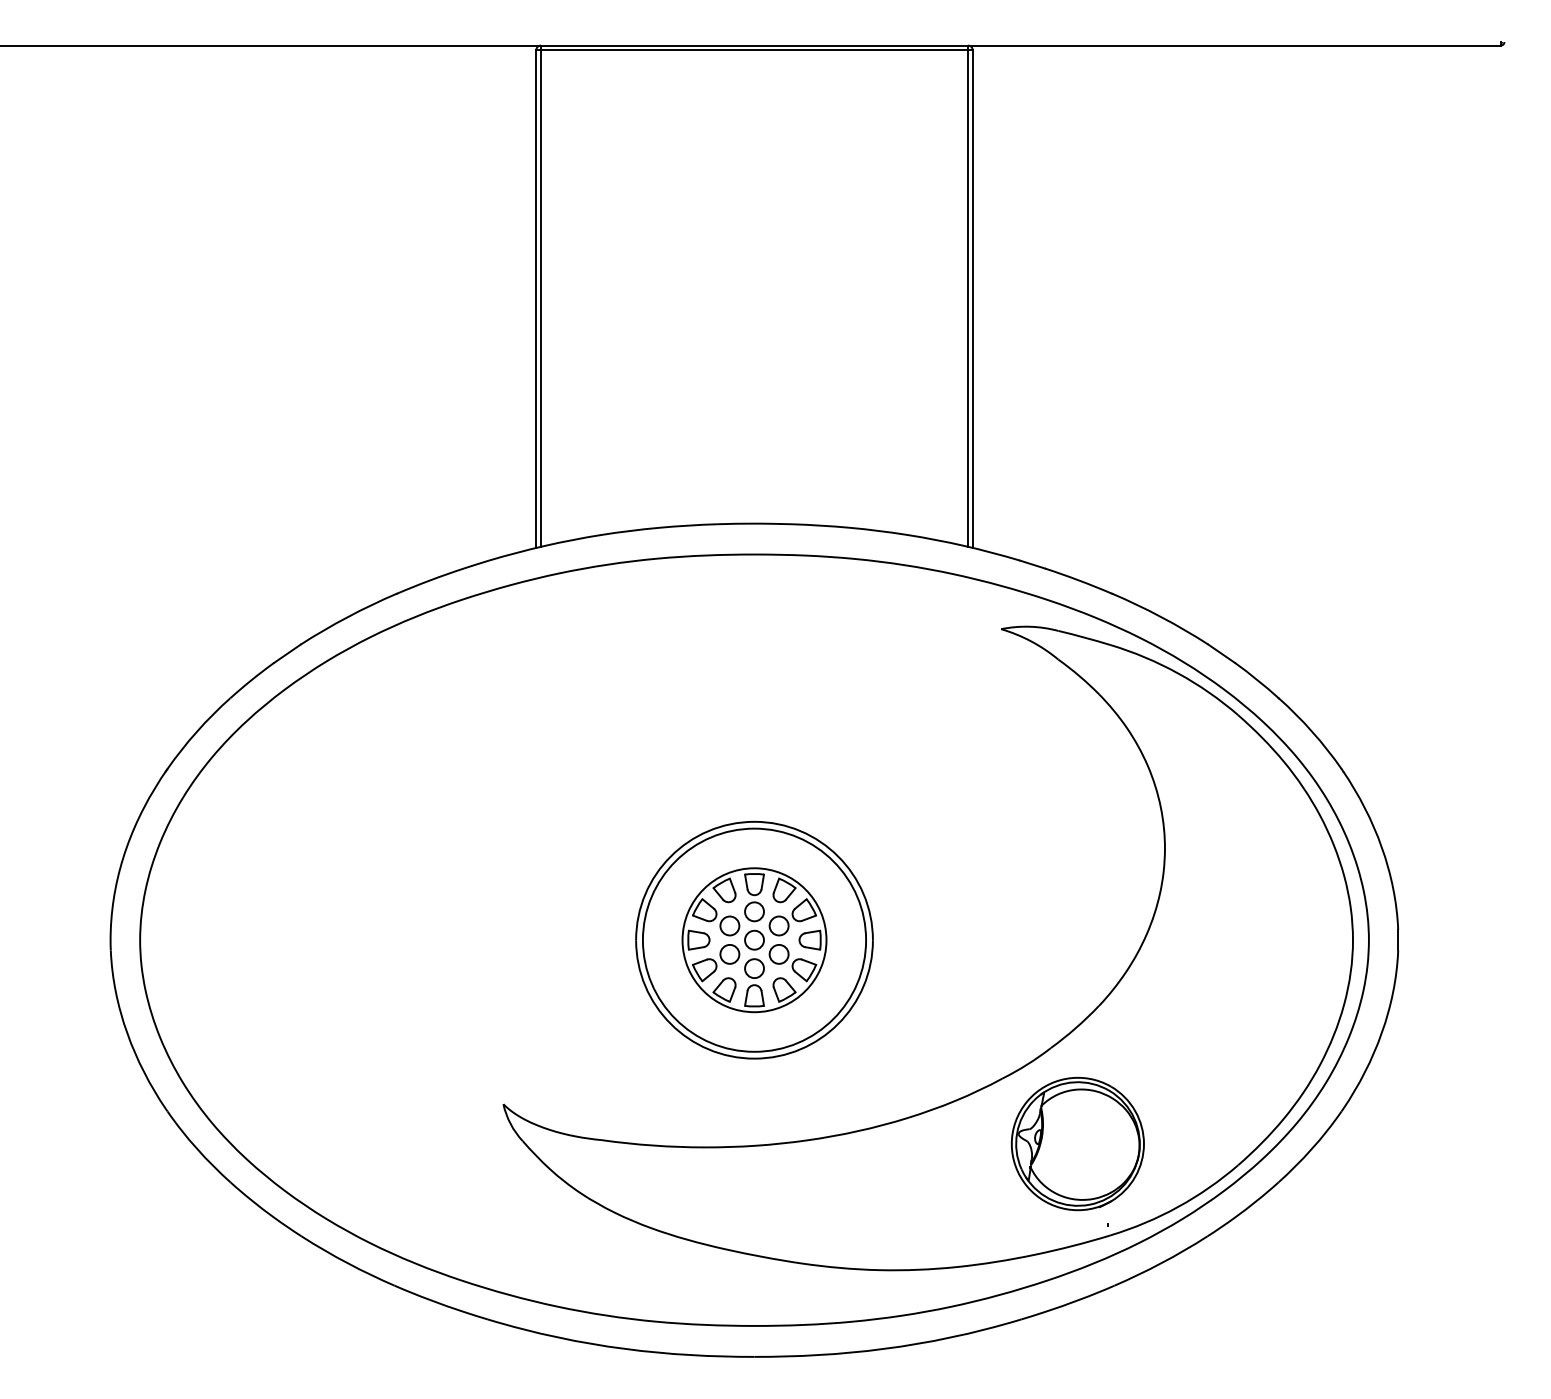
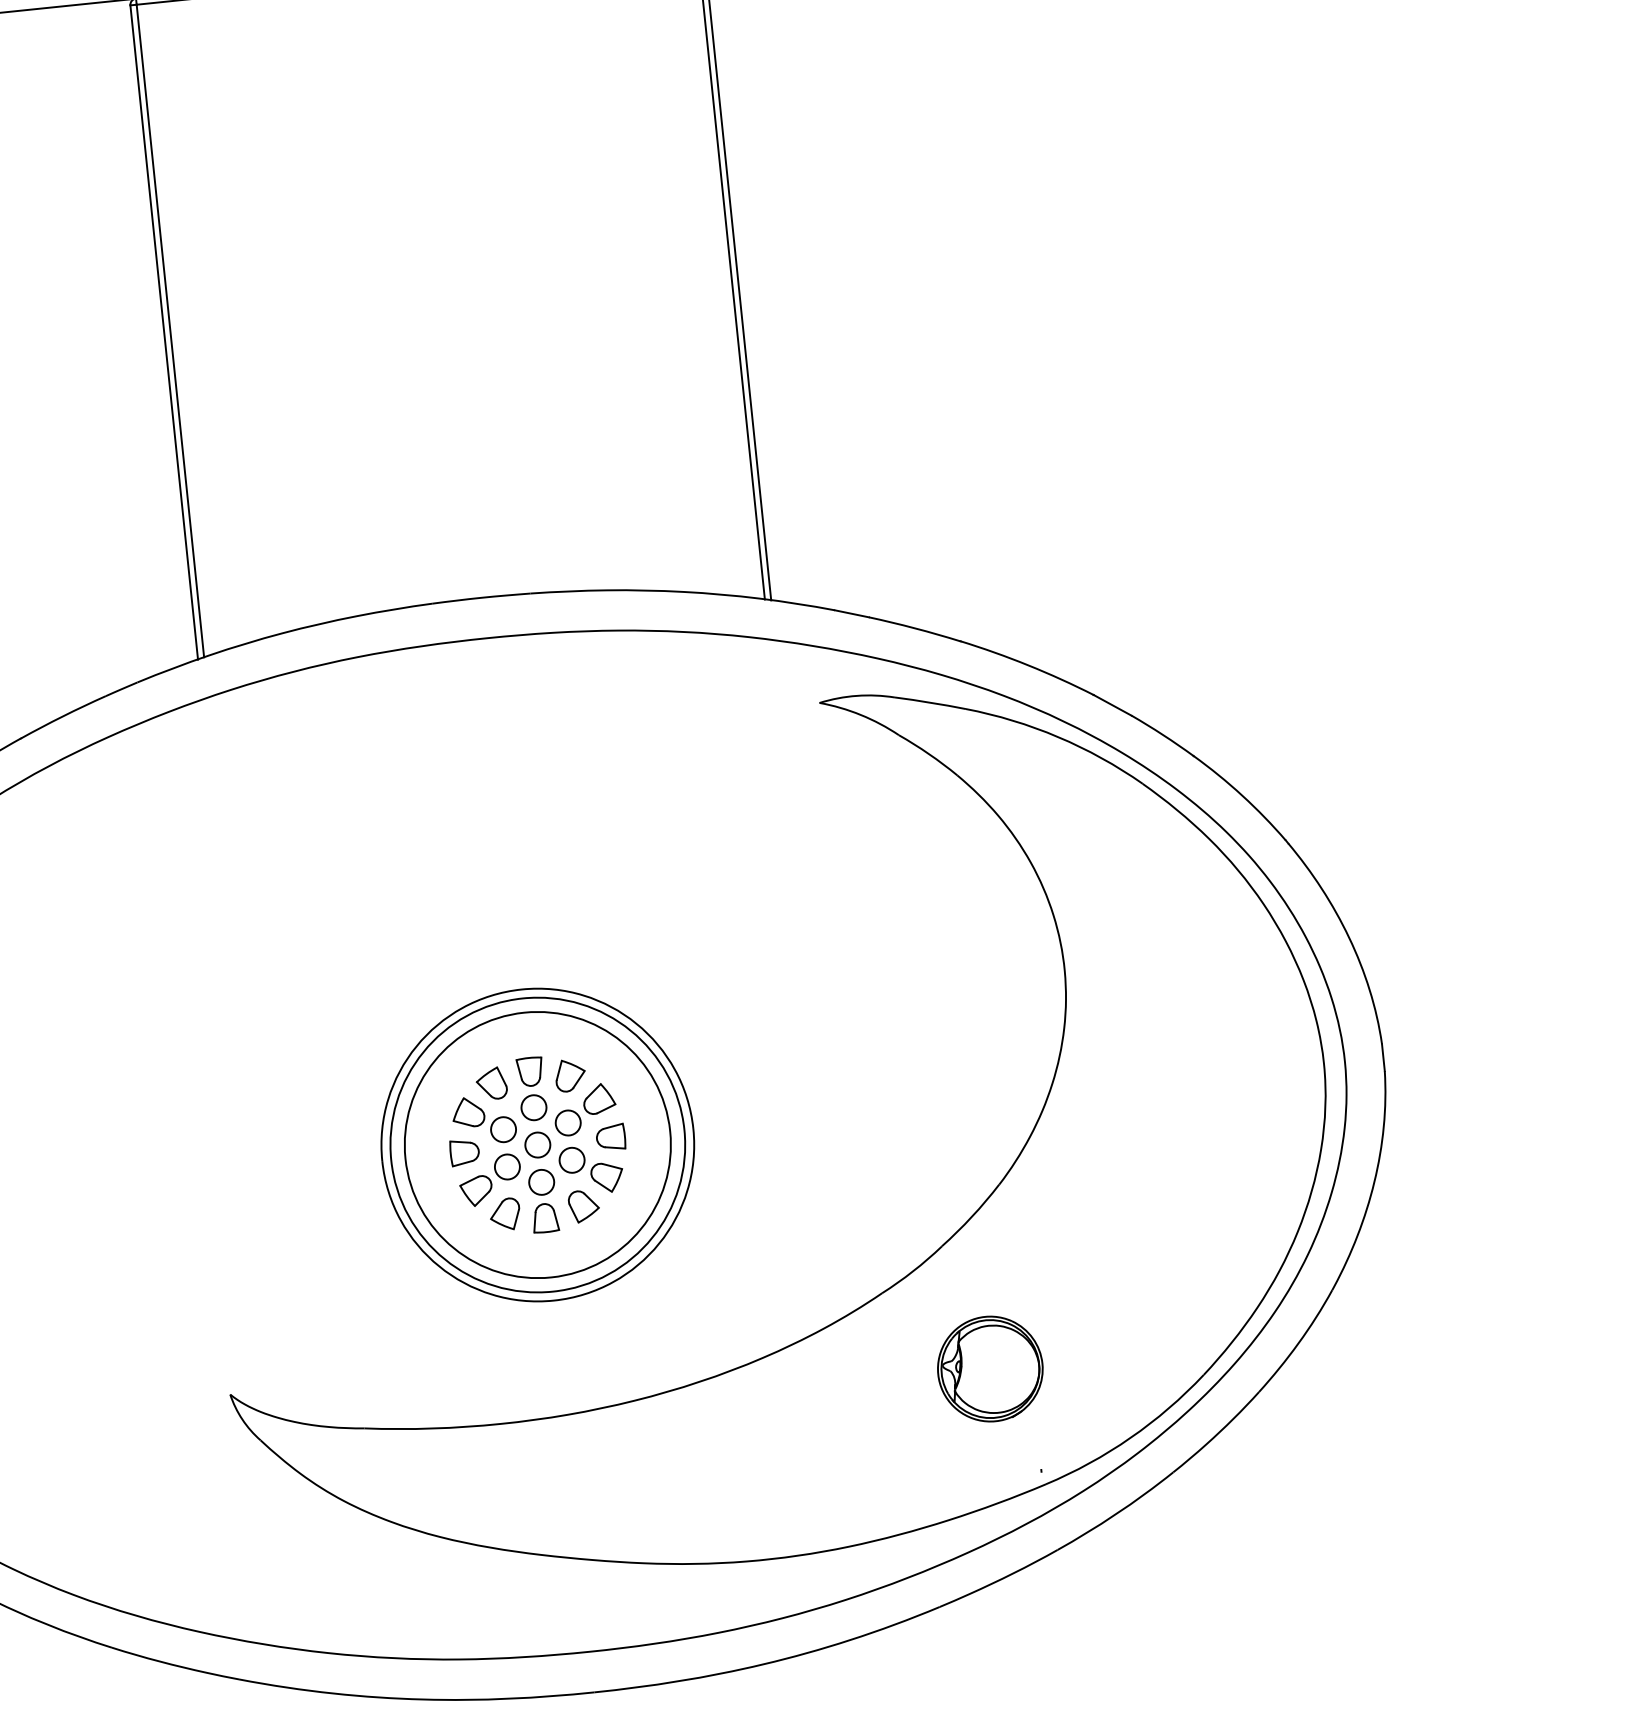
circle: (754, 940) -> (537, 1145), size x1.4
part: (1077, 1144) -> (989, 1369), size x0.6

